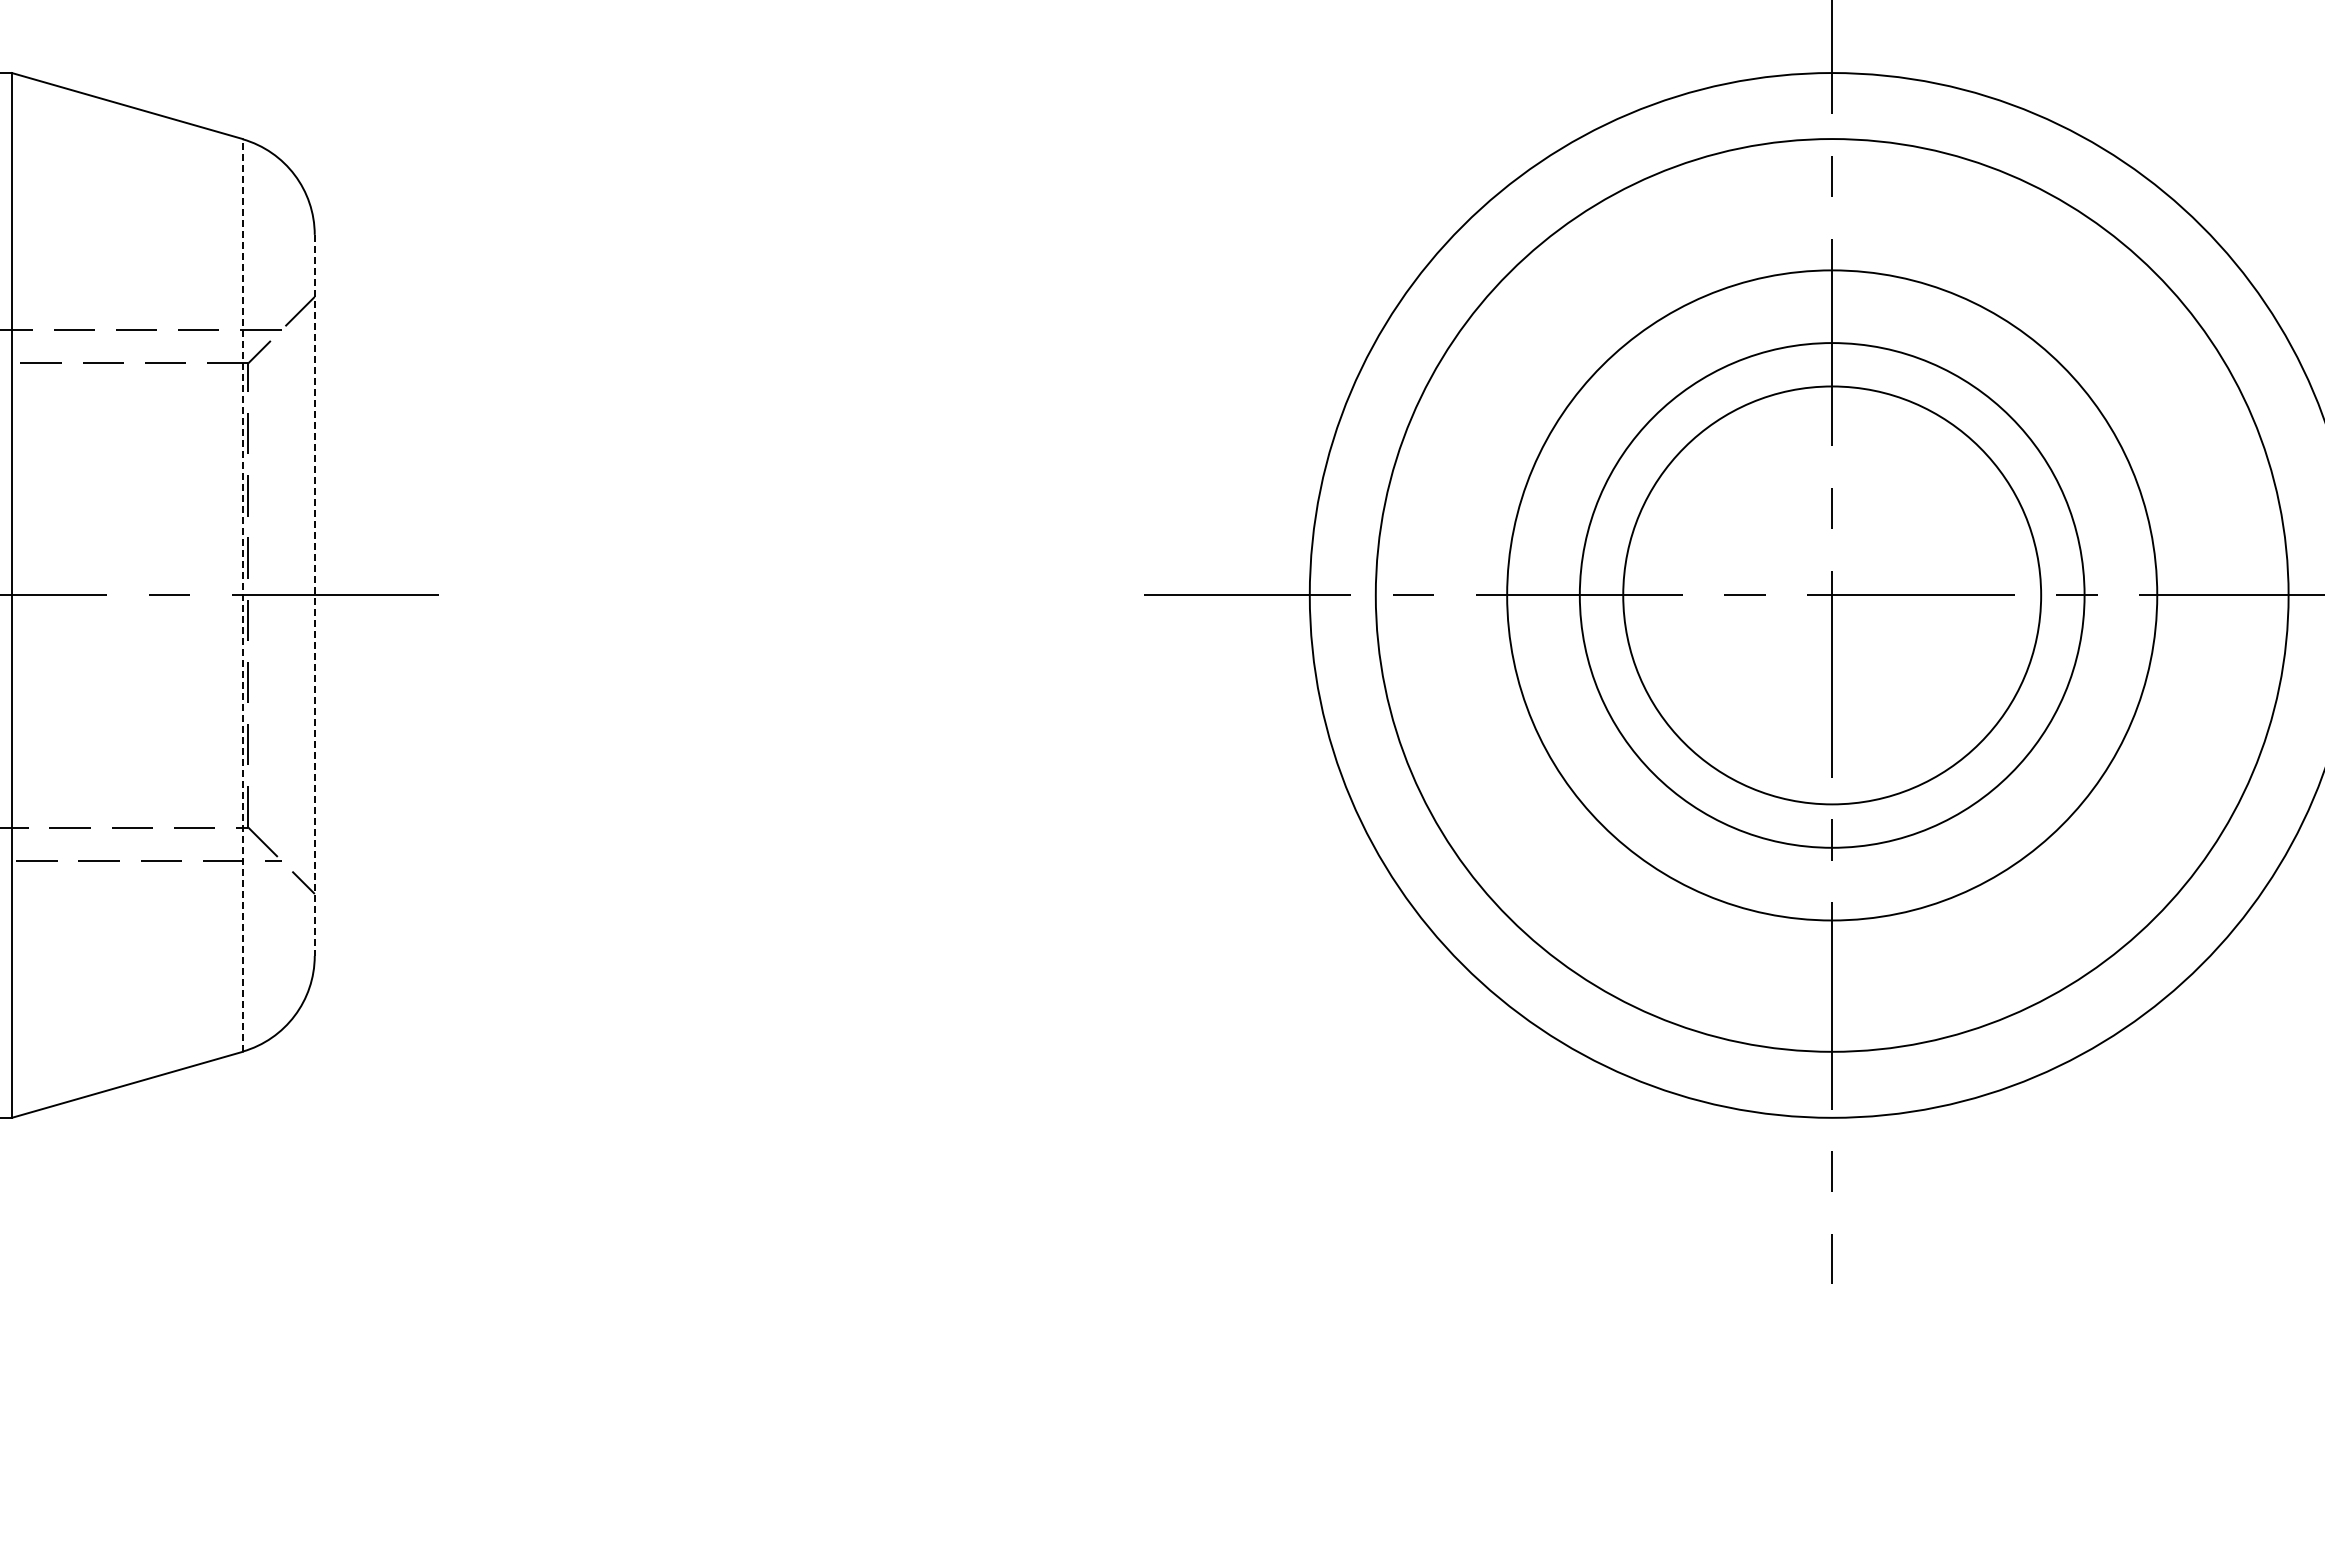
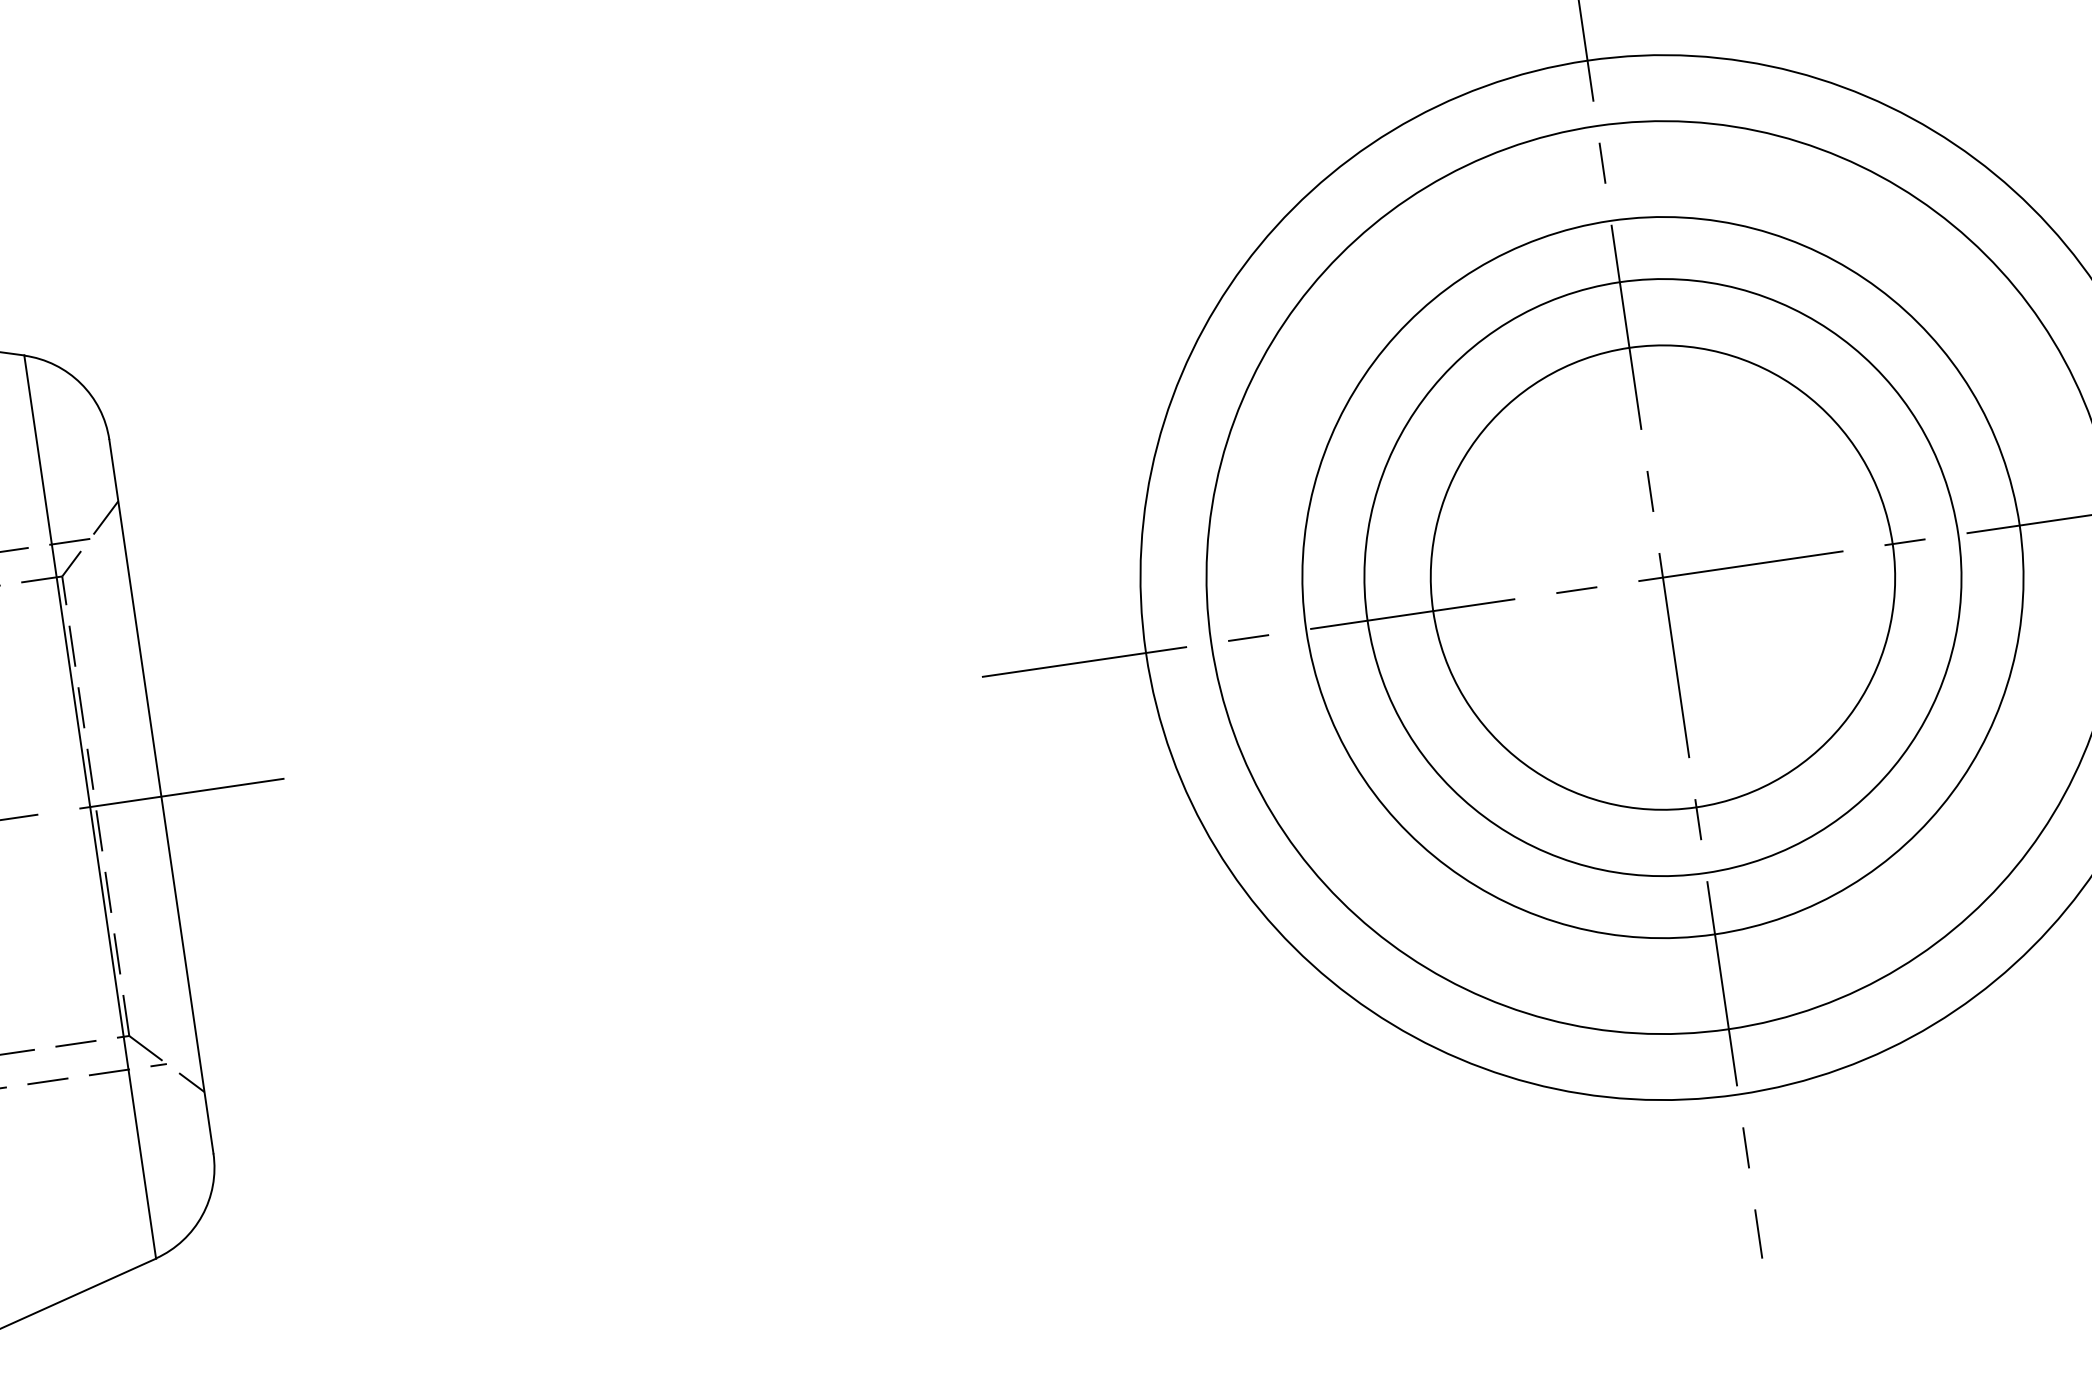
line: (242, 594) -> (89, 806), dashed -> solid
circle: (1831, 594) -> (1662, 576), size x1.43
circle: (1831, 594) -> (1662, 576), size x1.43
line: (314, 595) -> (161, 796), dashed -> solid
circle: (1832, 595) -> (1663, 577), size x0.71

